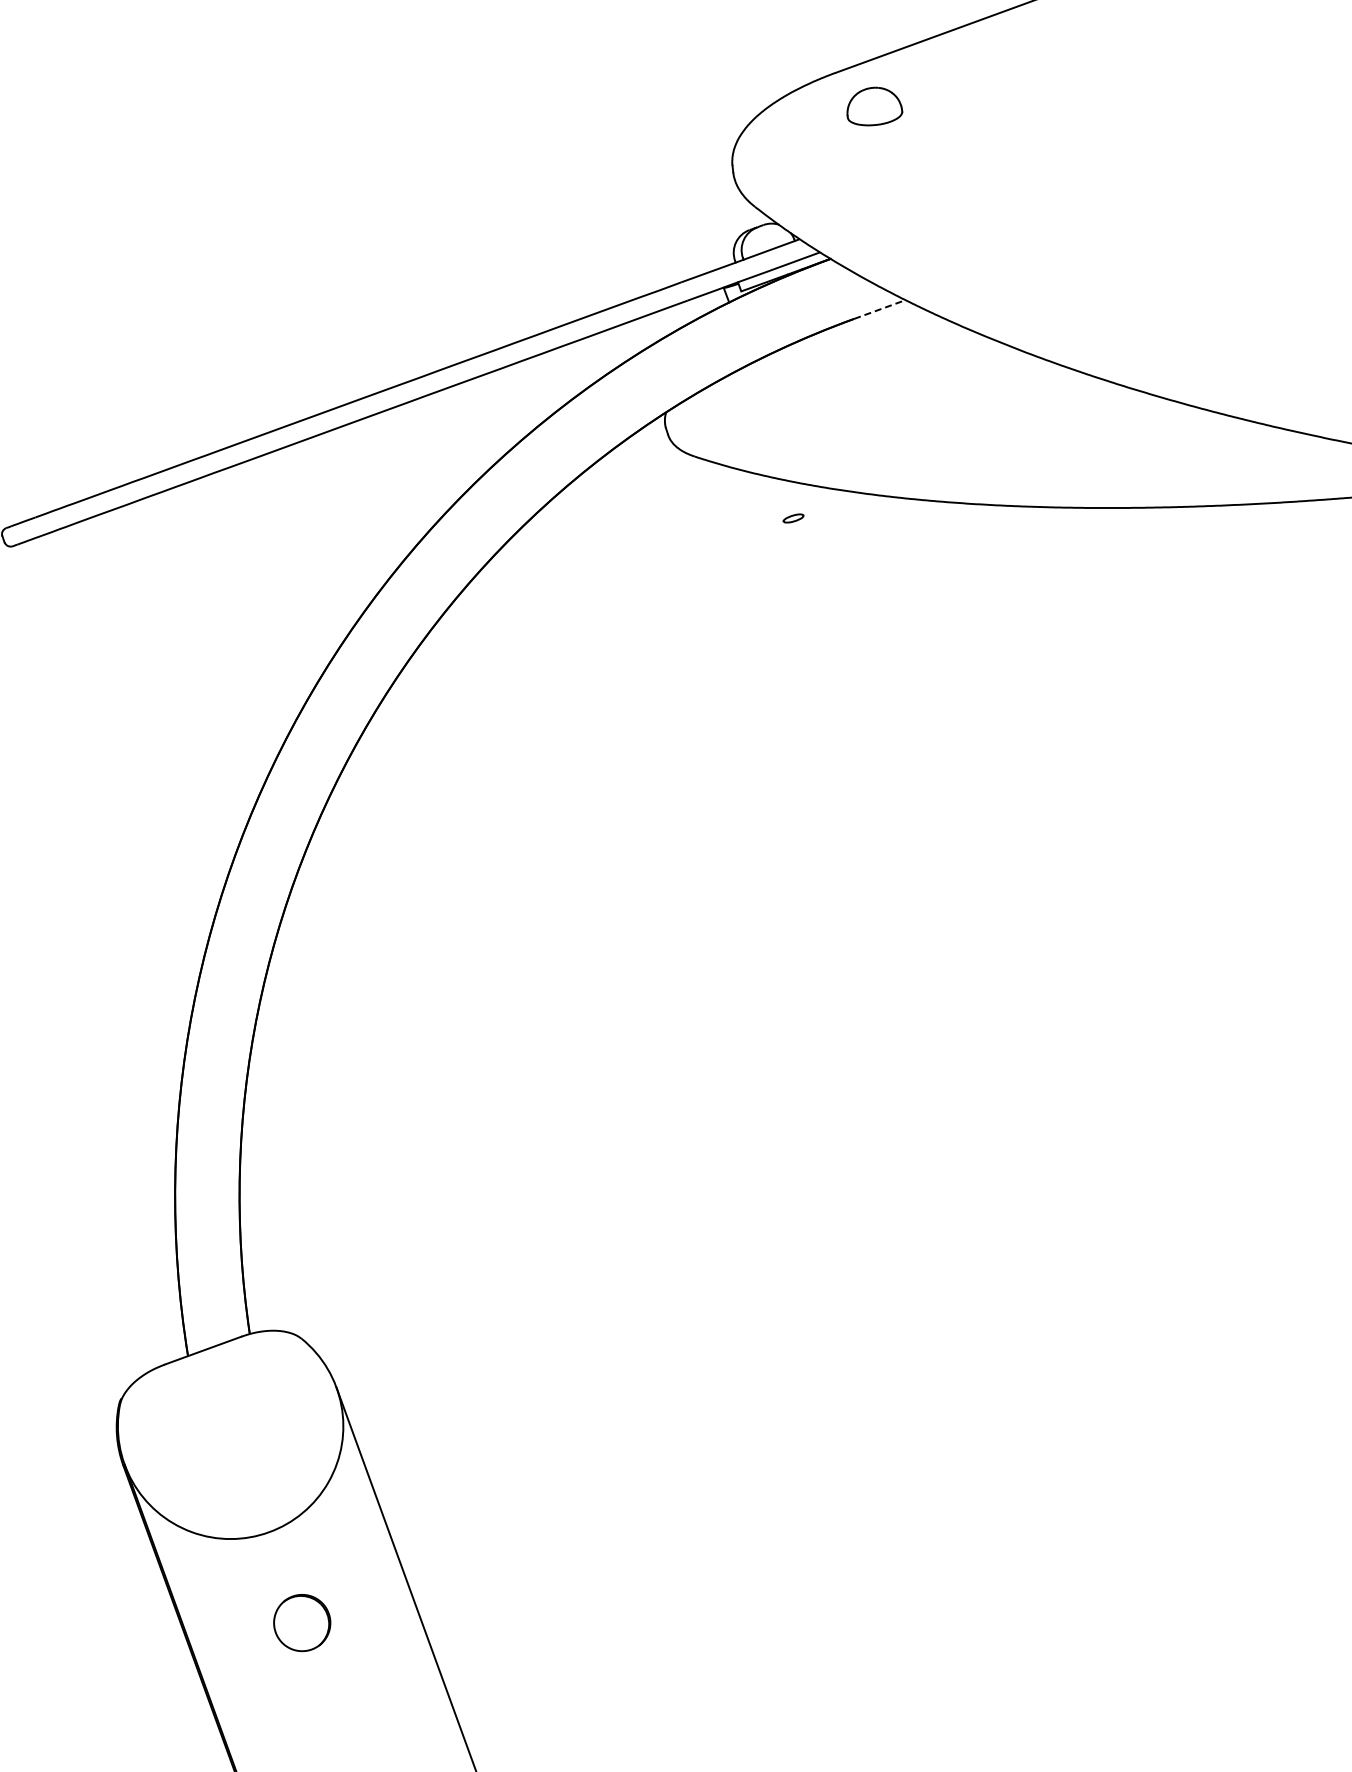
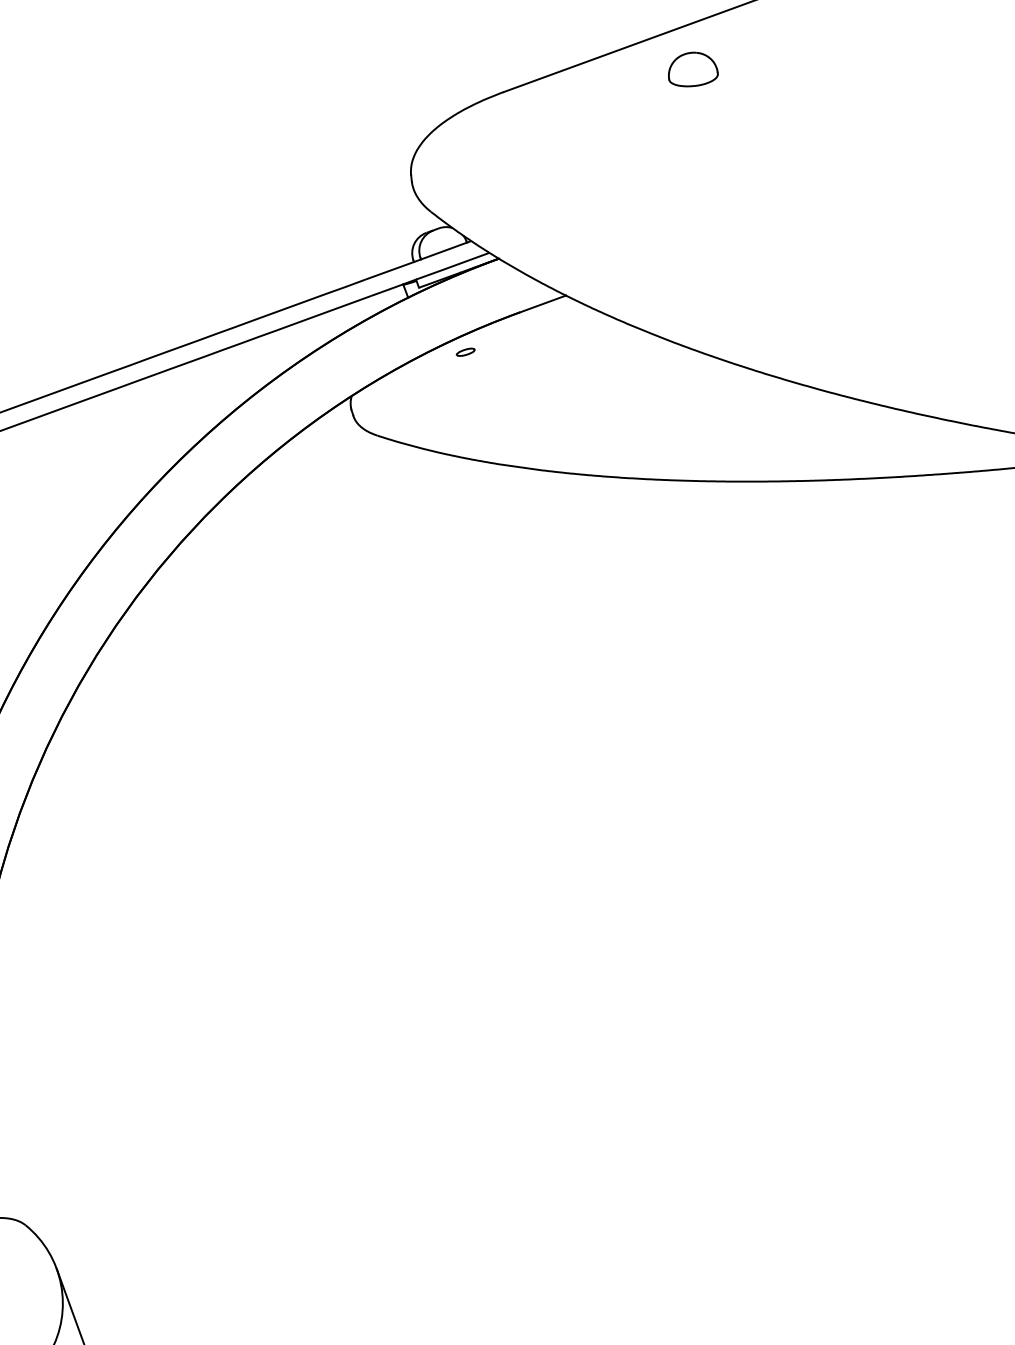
part: (874, 106) -> (693, 69), moved
line: (880, 309) -> (543, 303), dashed -> solid
part: (793, 518) -> (465, 352), moved

